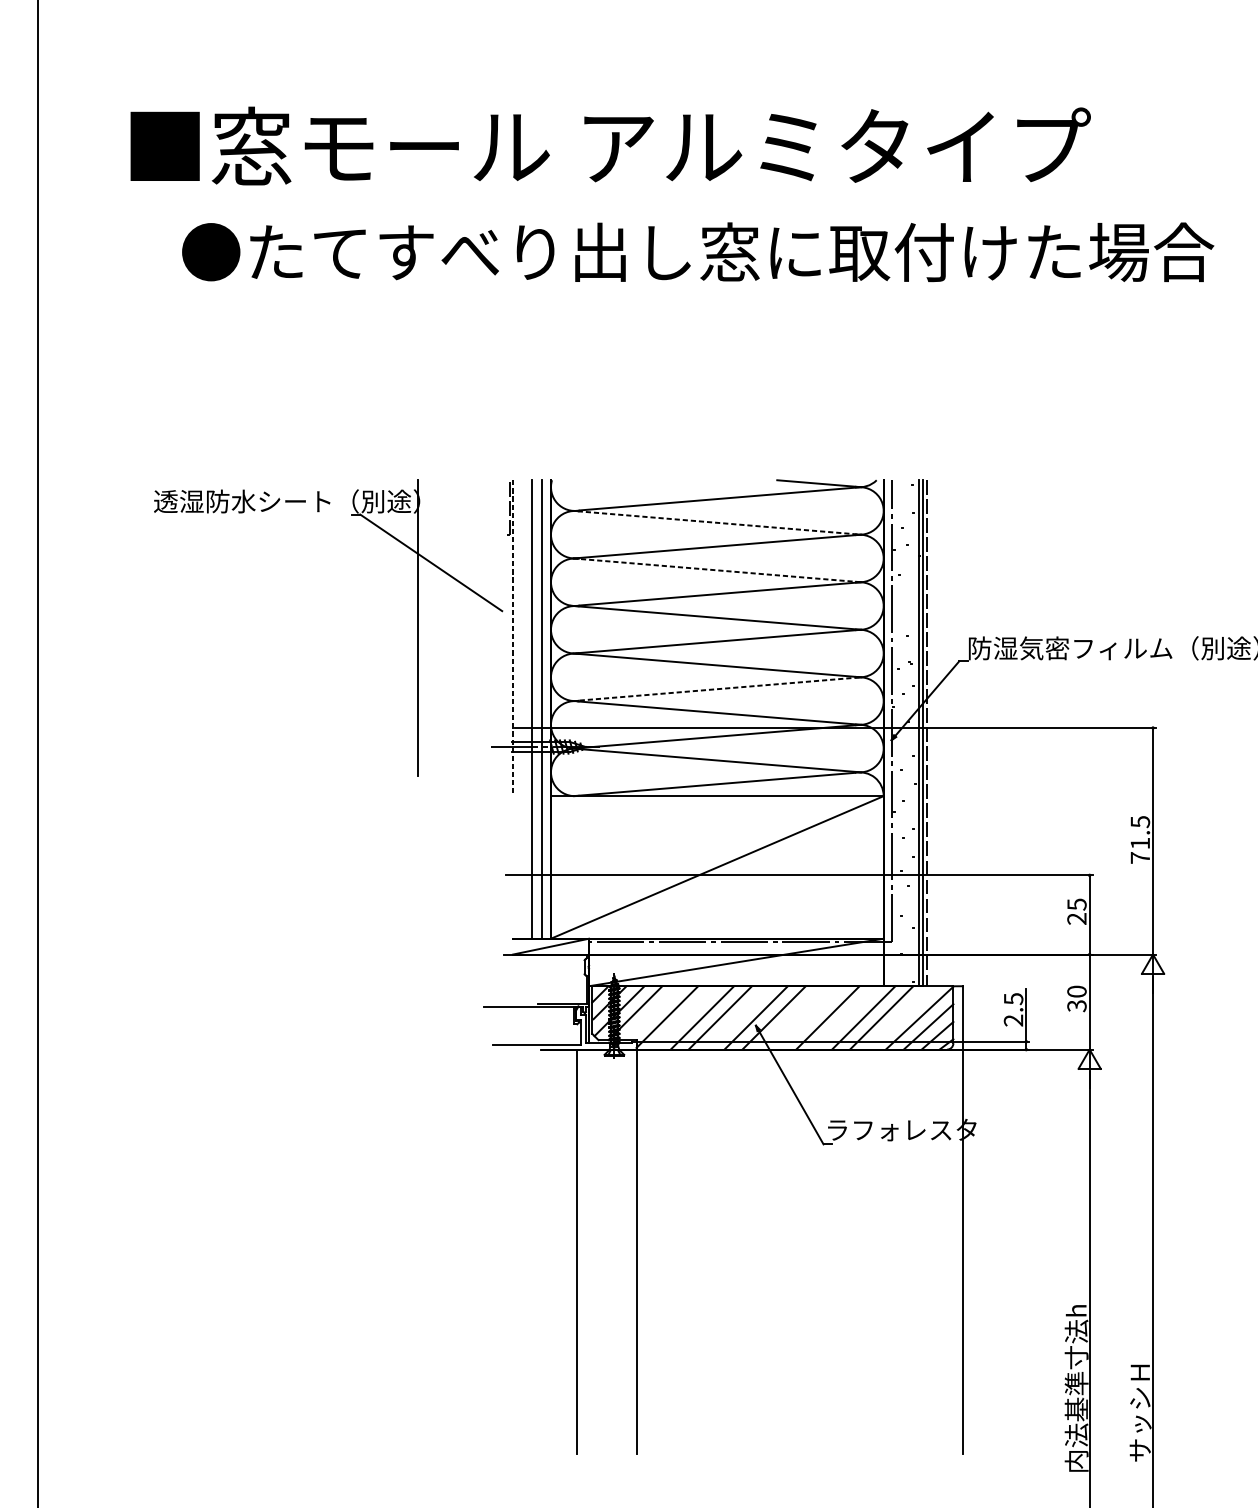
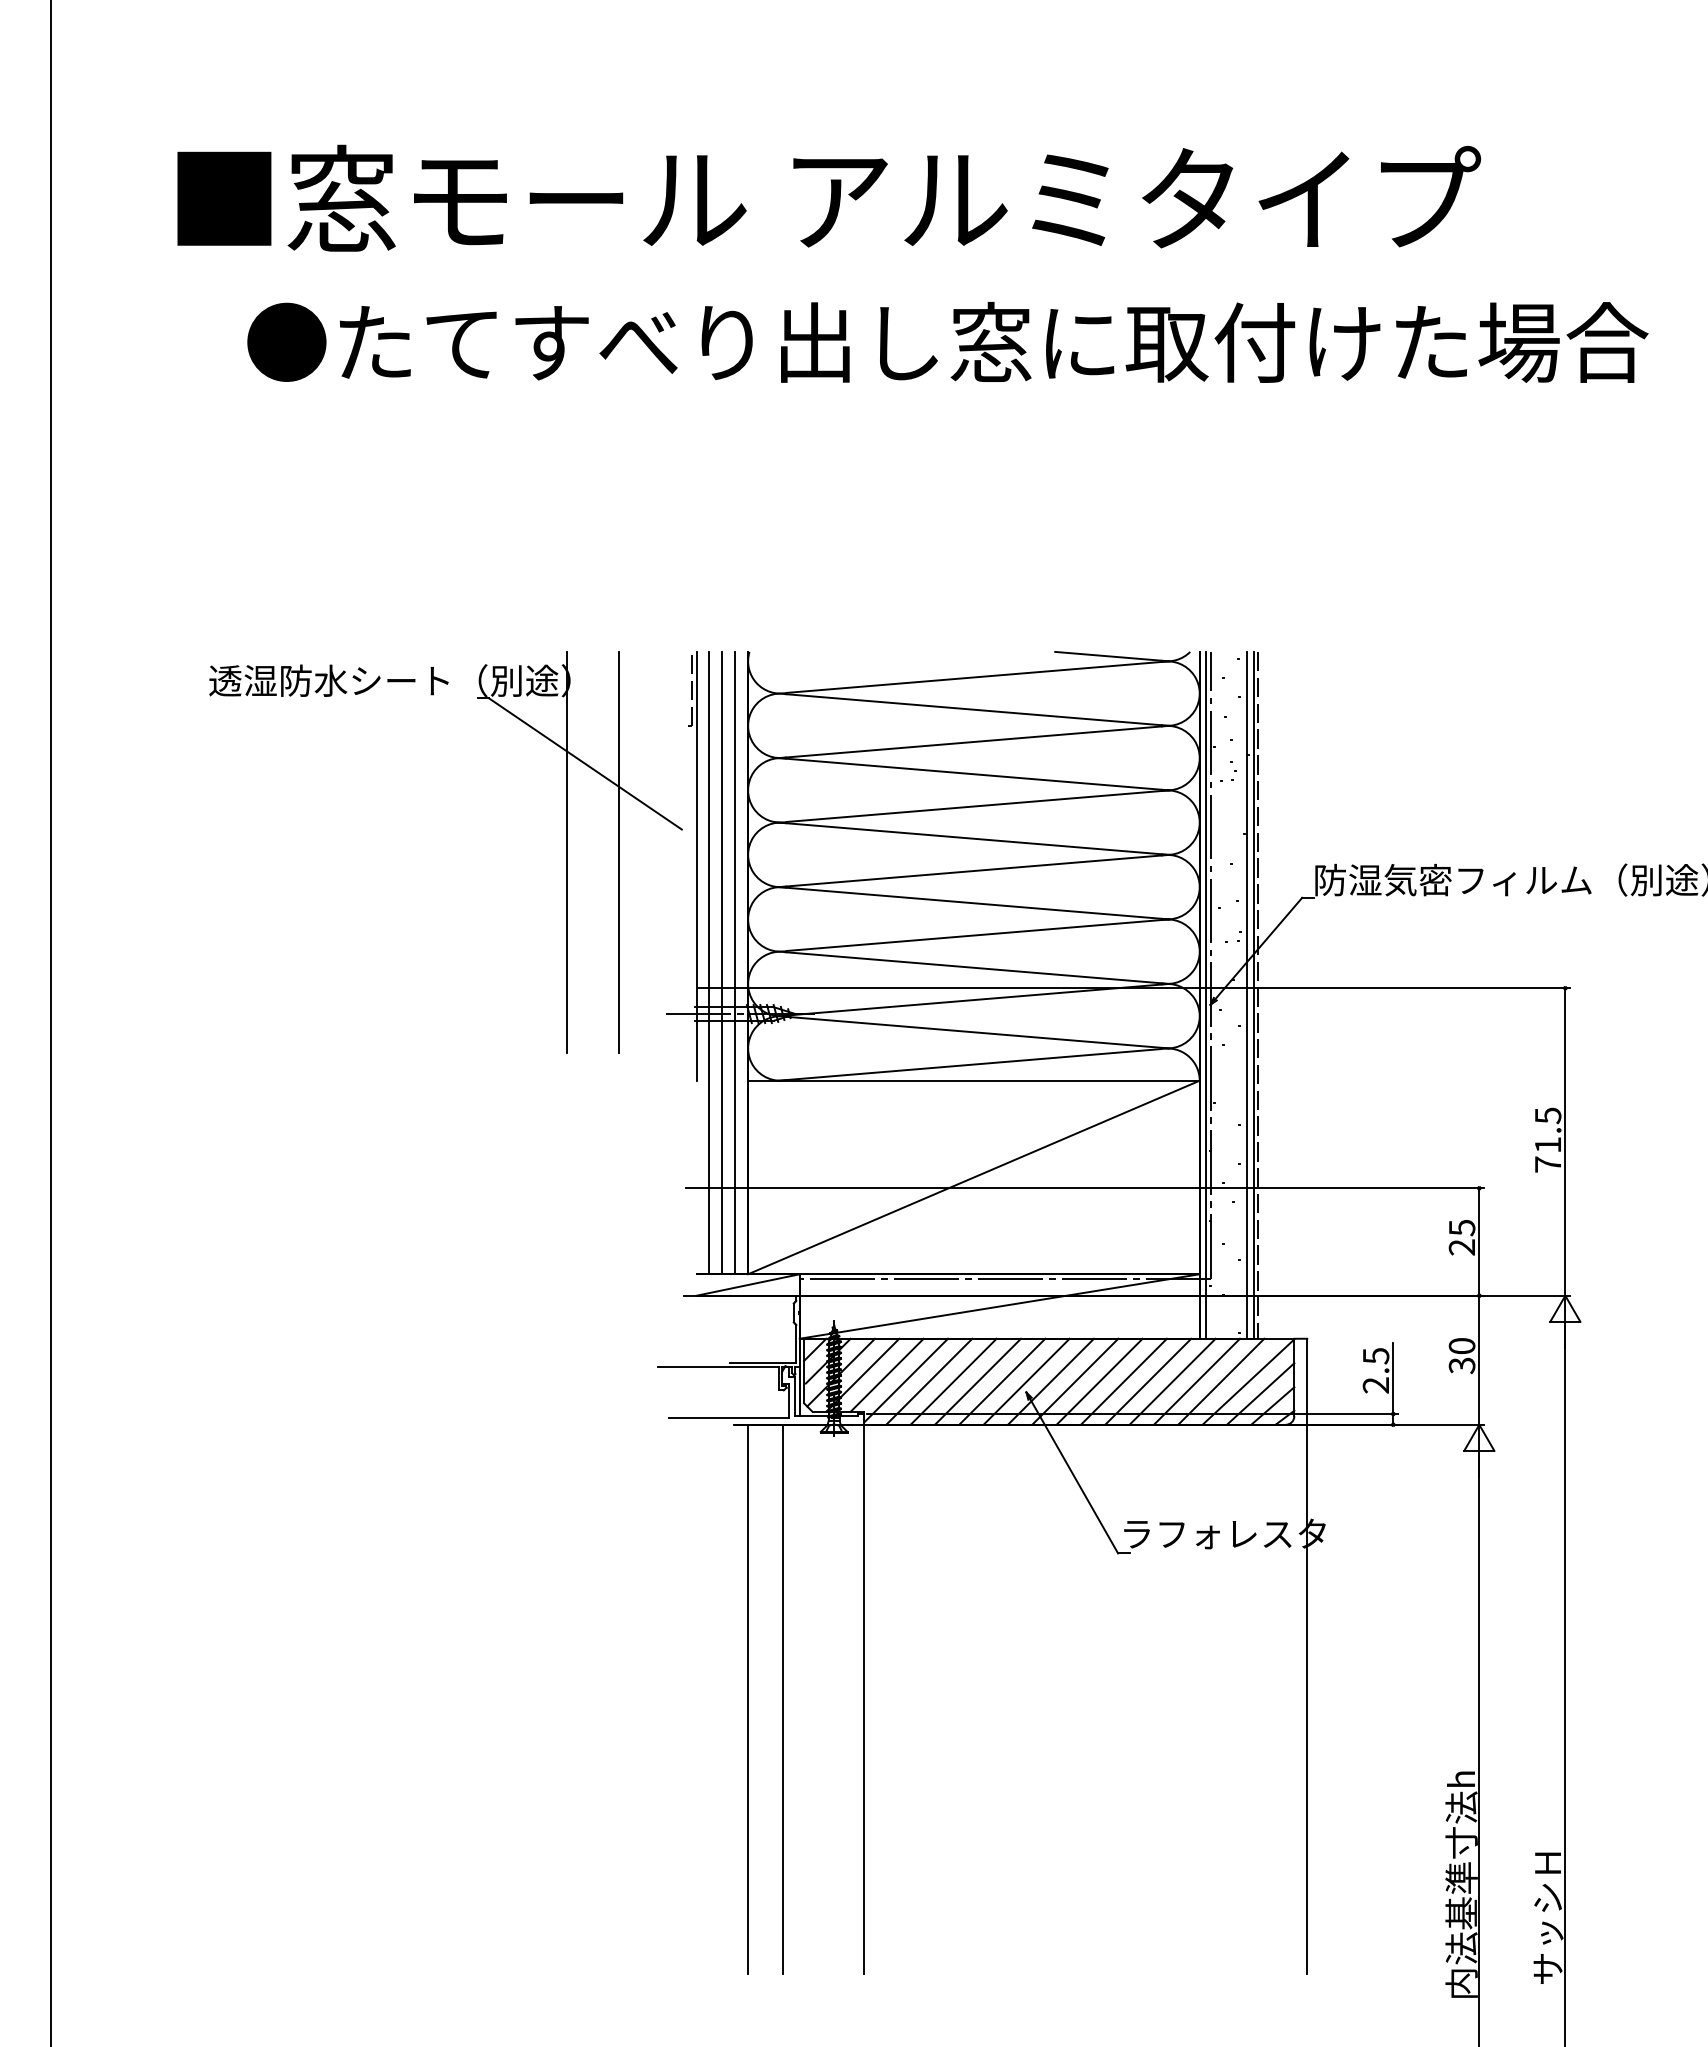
line: (719, 523) -> (977, 710), dashed -> solid
line: (717, 570) -> (974, 774), dashed -> solid
line: (456, 627) -> (619, 851), added
line: (512, 638) -> (696, 866), dashed -> solid
line: (720, 689) -> (978, 935), dashed -> solid
line: (522, 709) -> (709, 962), added
line: (888, 732) -> (1206, 994), added
line: (652, 1012) -> (886, 1374), added
line: (684, 1017) -> (929, 1381), added
line: (738, 1017) -> (1002, 1381), added
line: (792, 1017) -> (1075, 1381), added
line: (809, 1017) -> (1099, 1381), added
line: (845, 1017) -> (1148, 1381), added
line: (899, 1017) -> (1221, 1381), added
line: (551, 1252) -> (748, 1699), added

